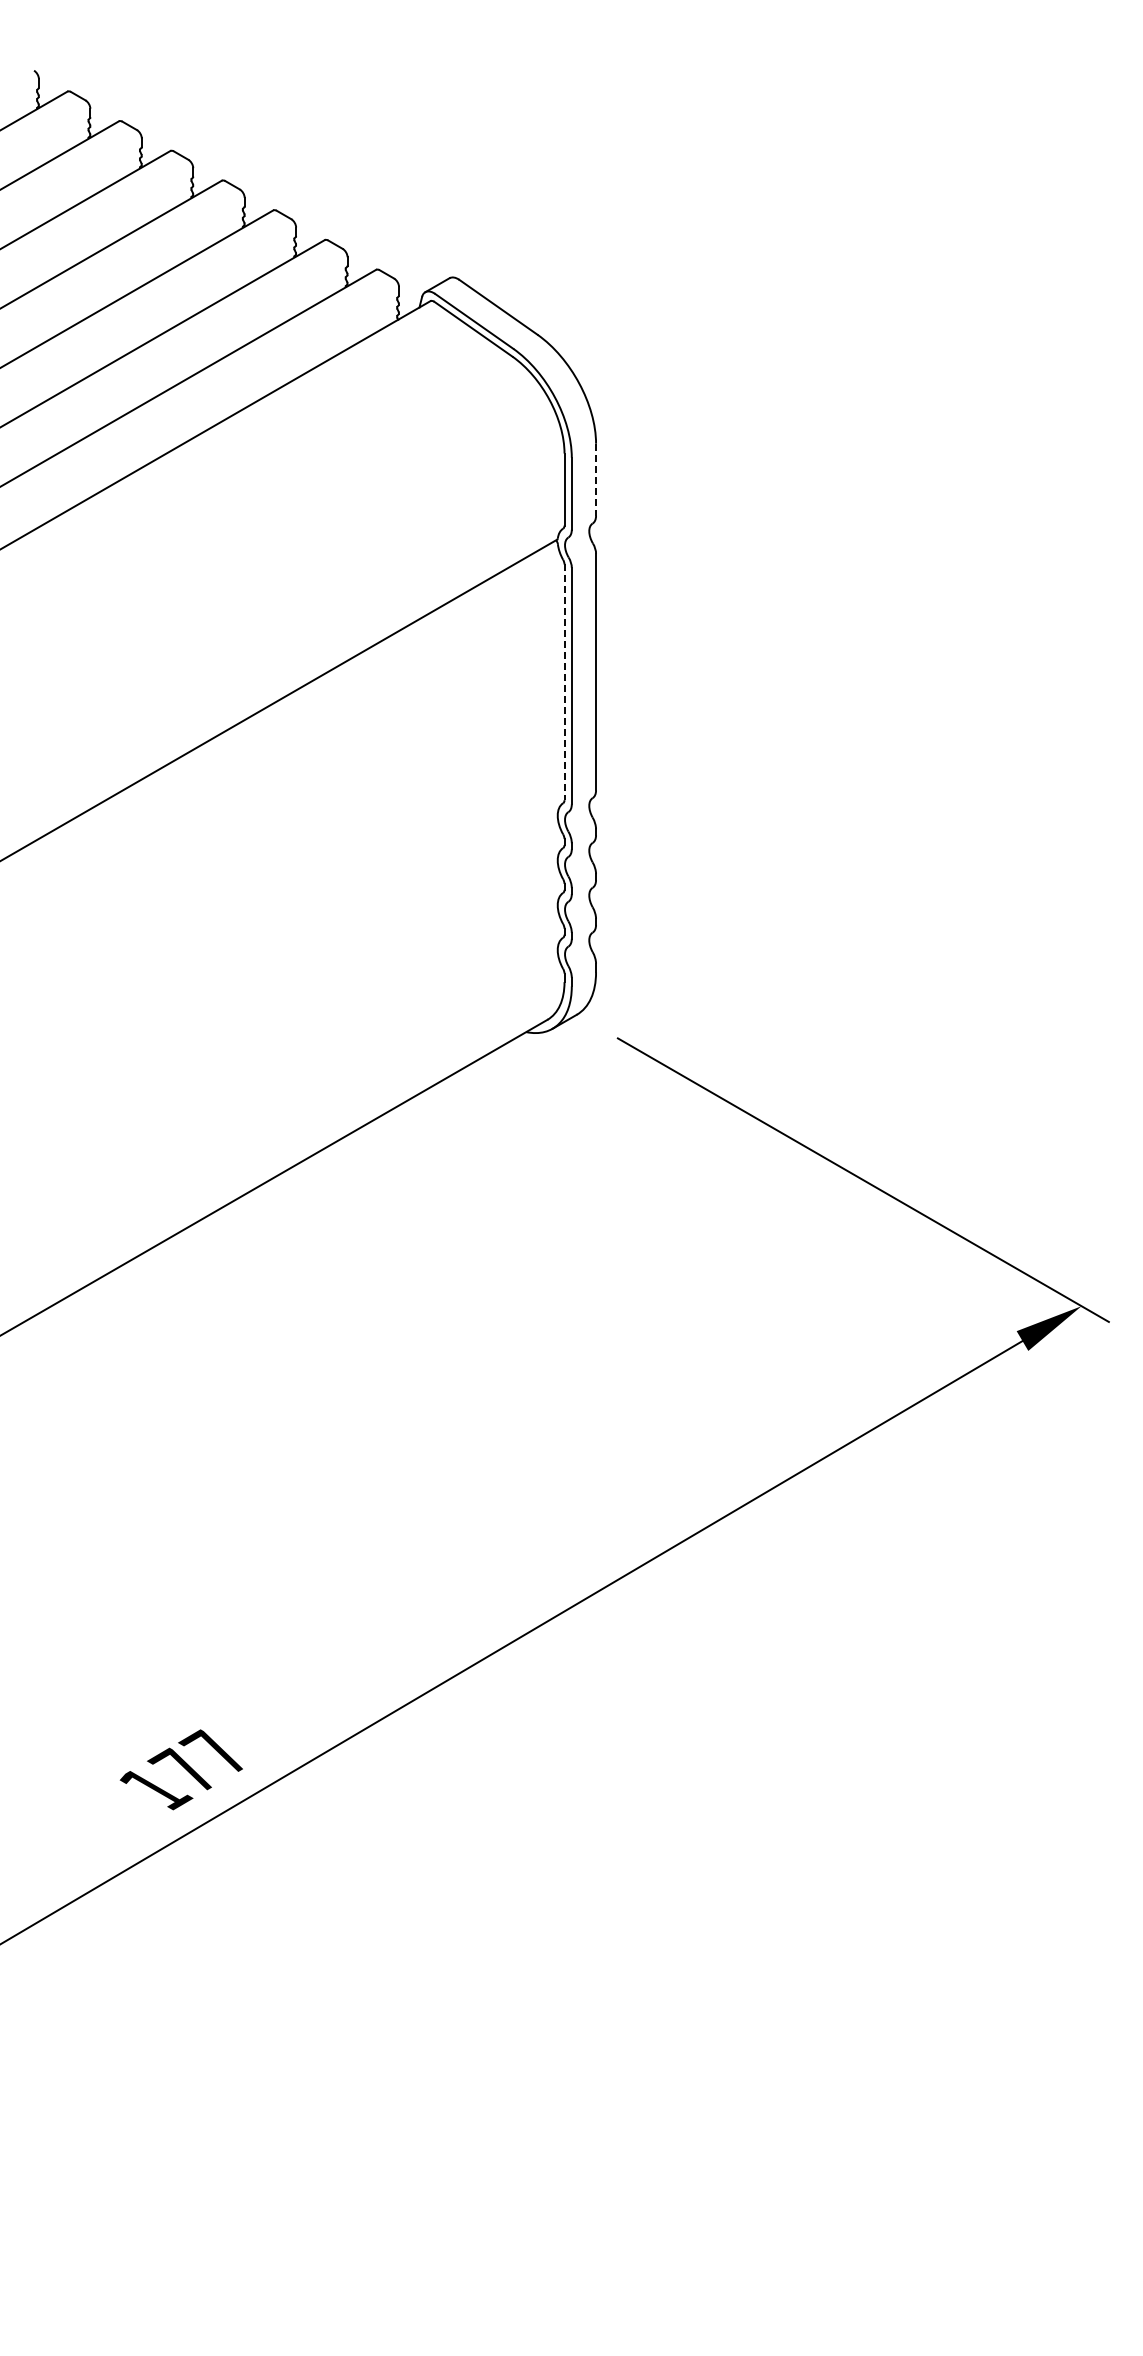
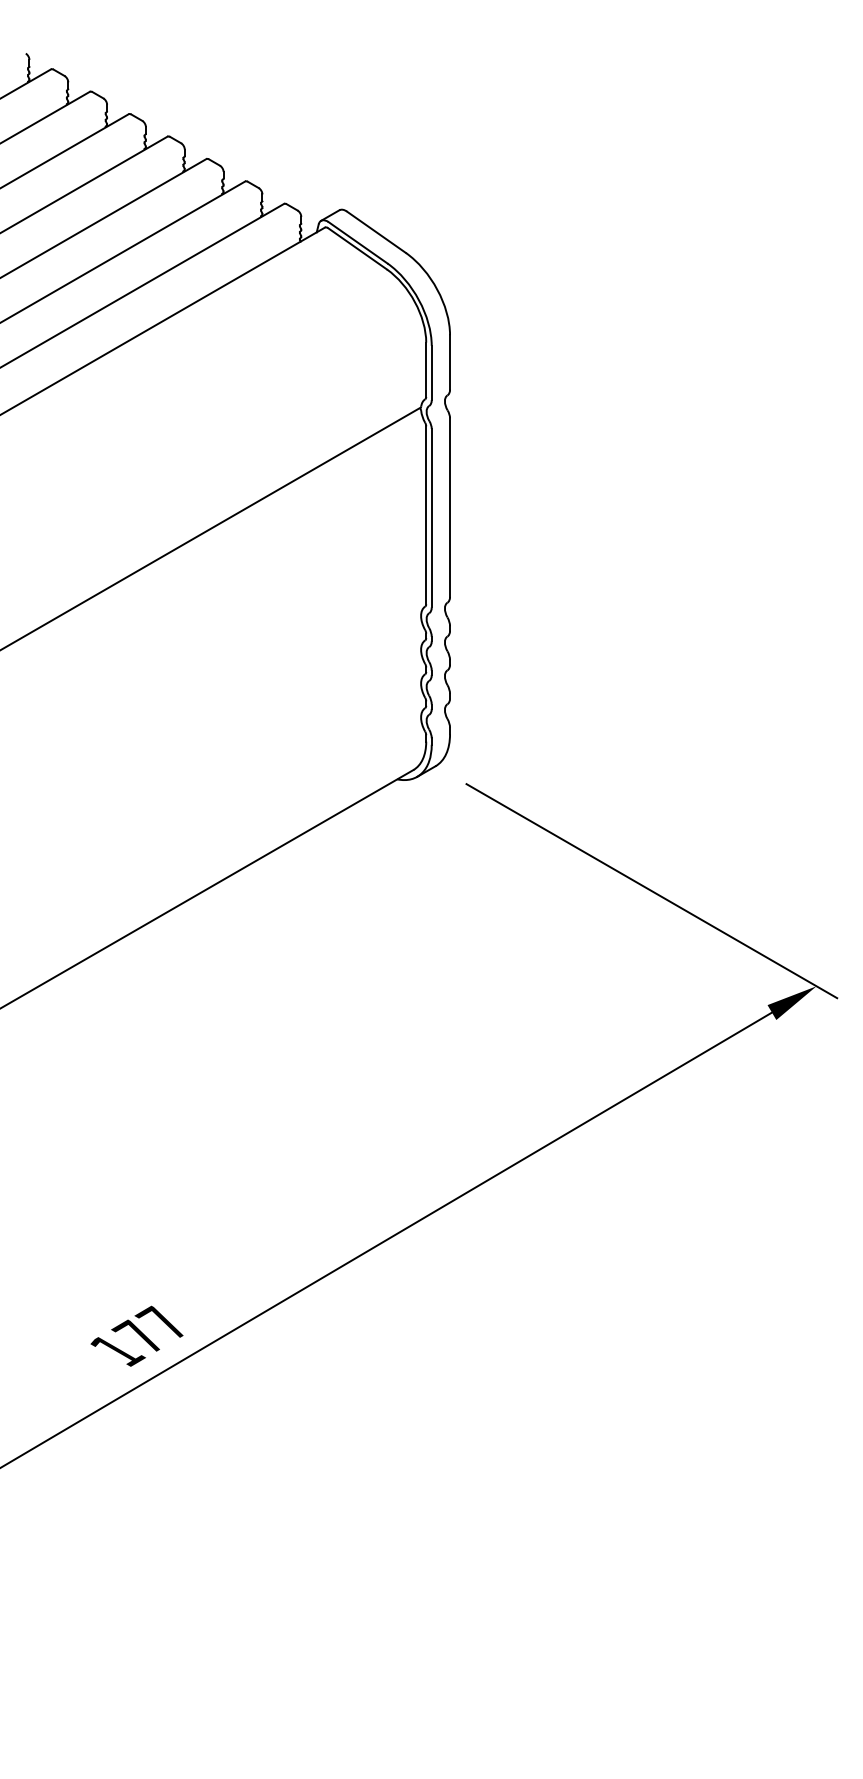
line: (596, 480) -> (450, 362), dashed -> solid
line: (564, 682) -> (426, 515), dashed -> solid

